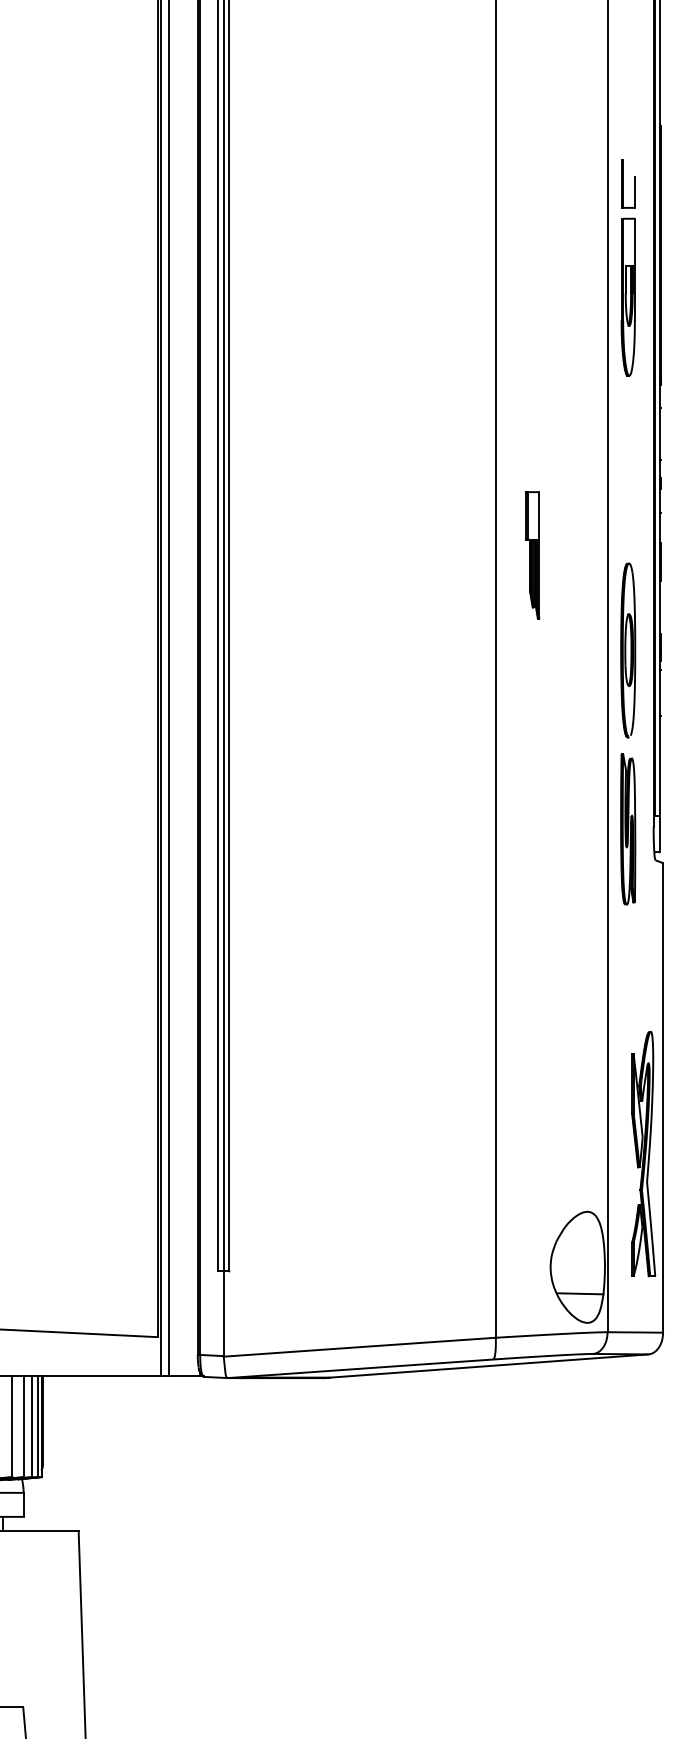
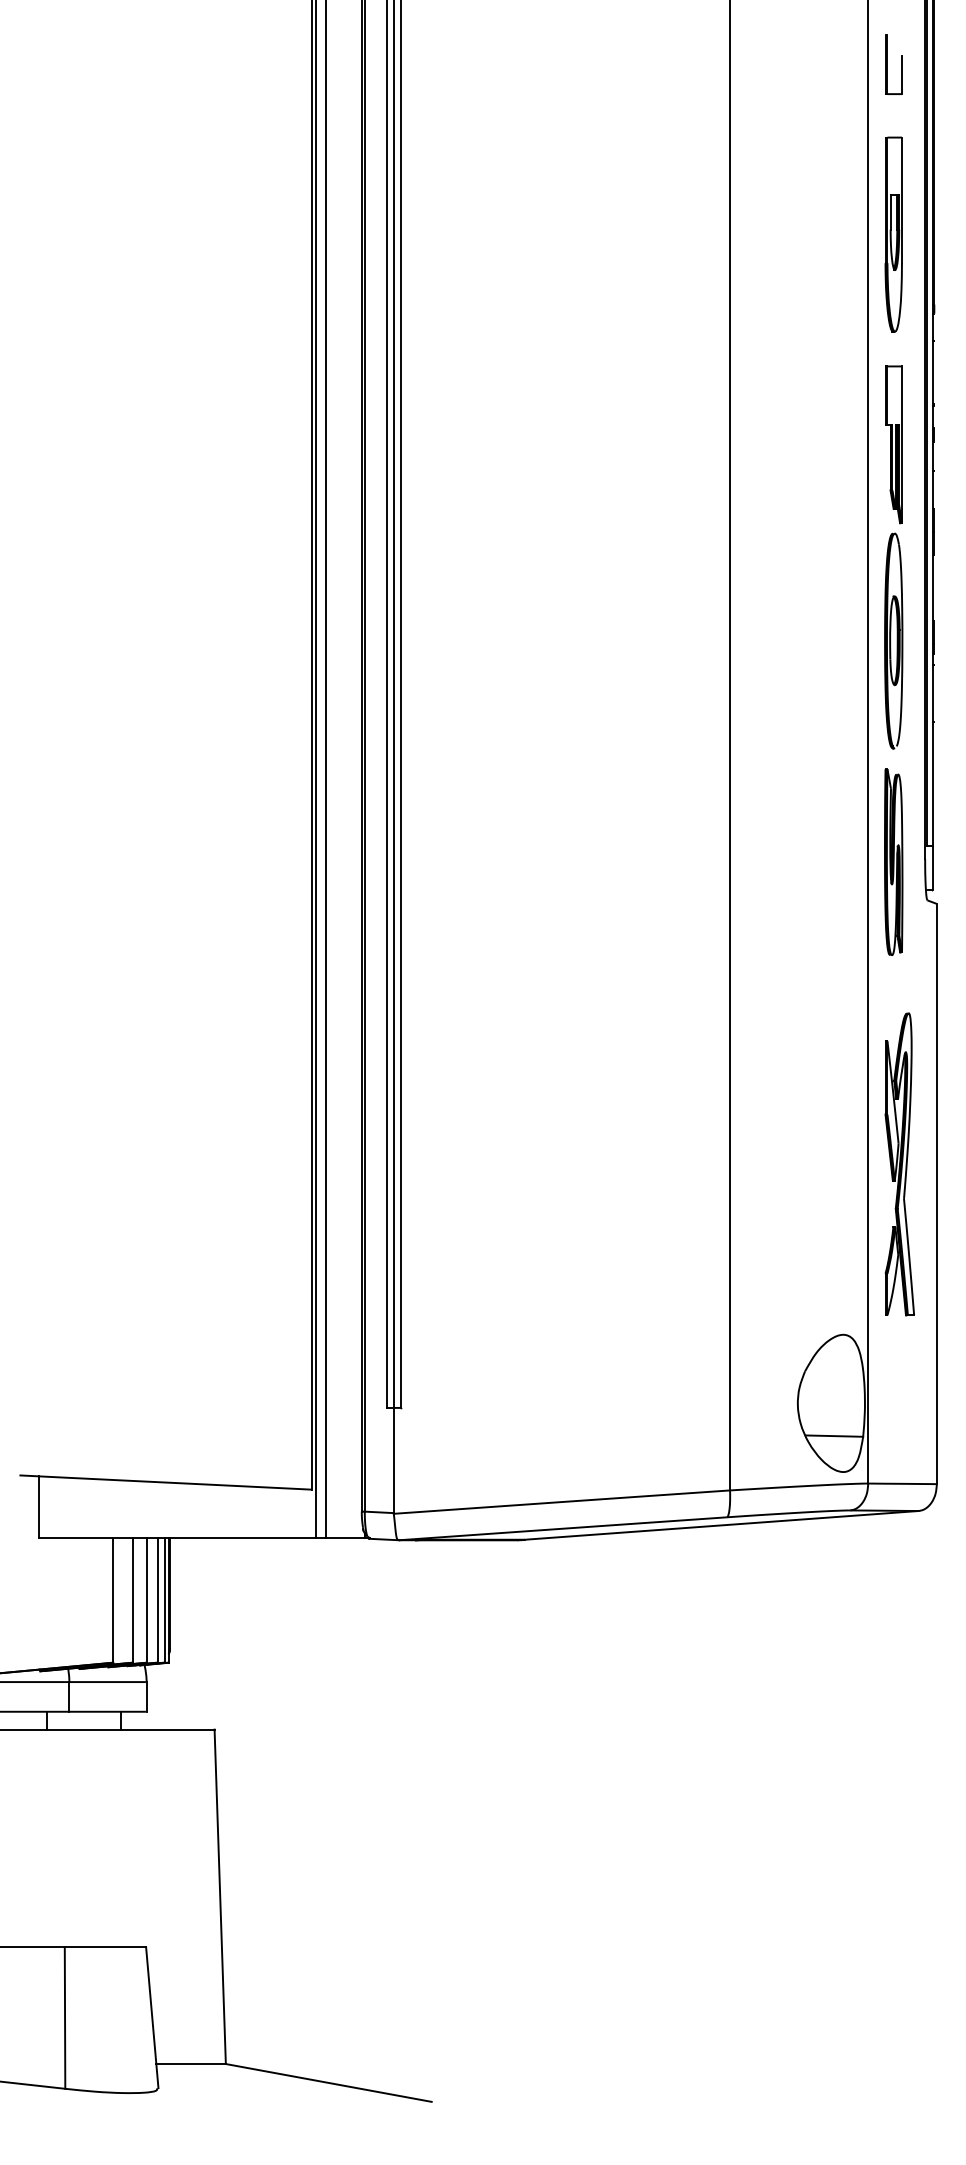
part: (628, 297) -> (893, 234), moved
part: (532, 555) -> (893, 444), moved
part: (643, 1154) -> (899, 1164), moved

